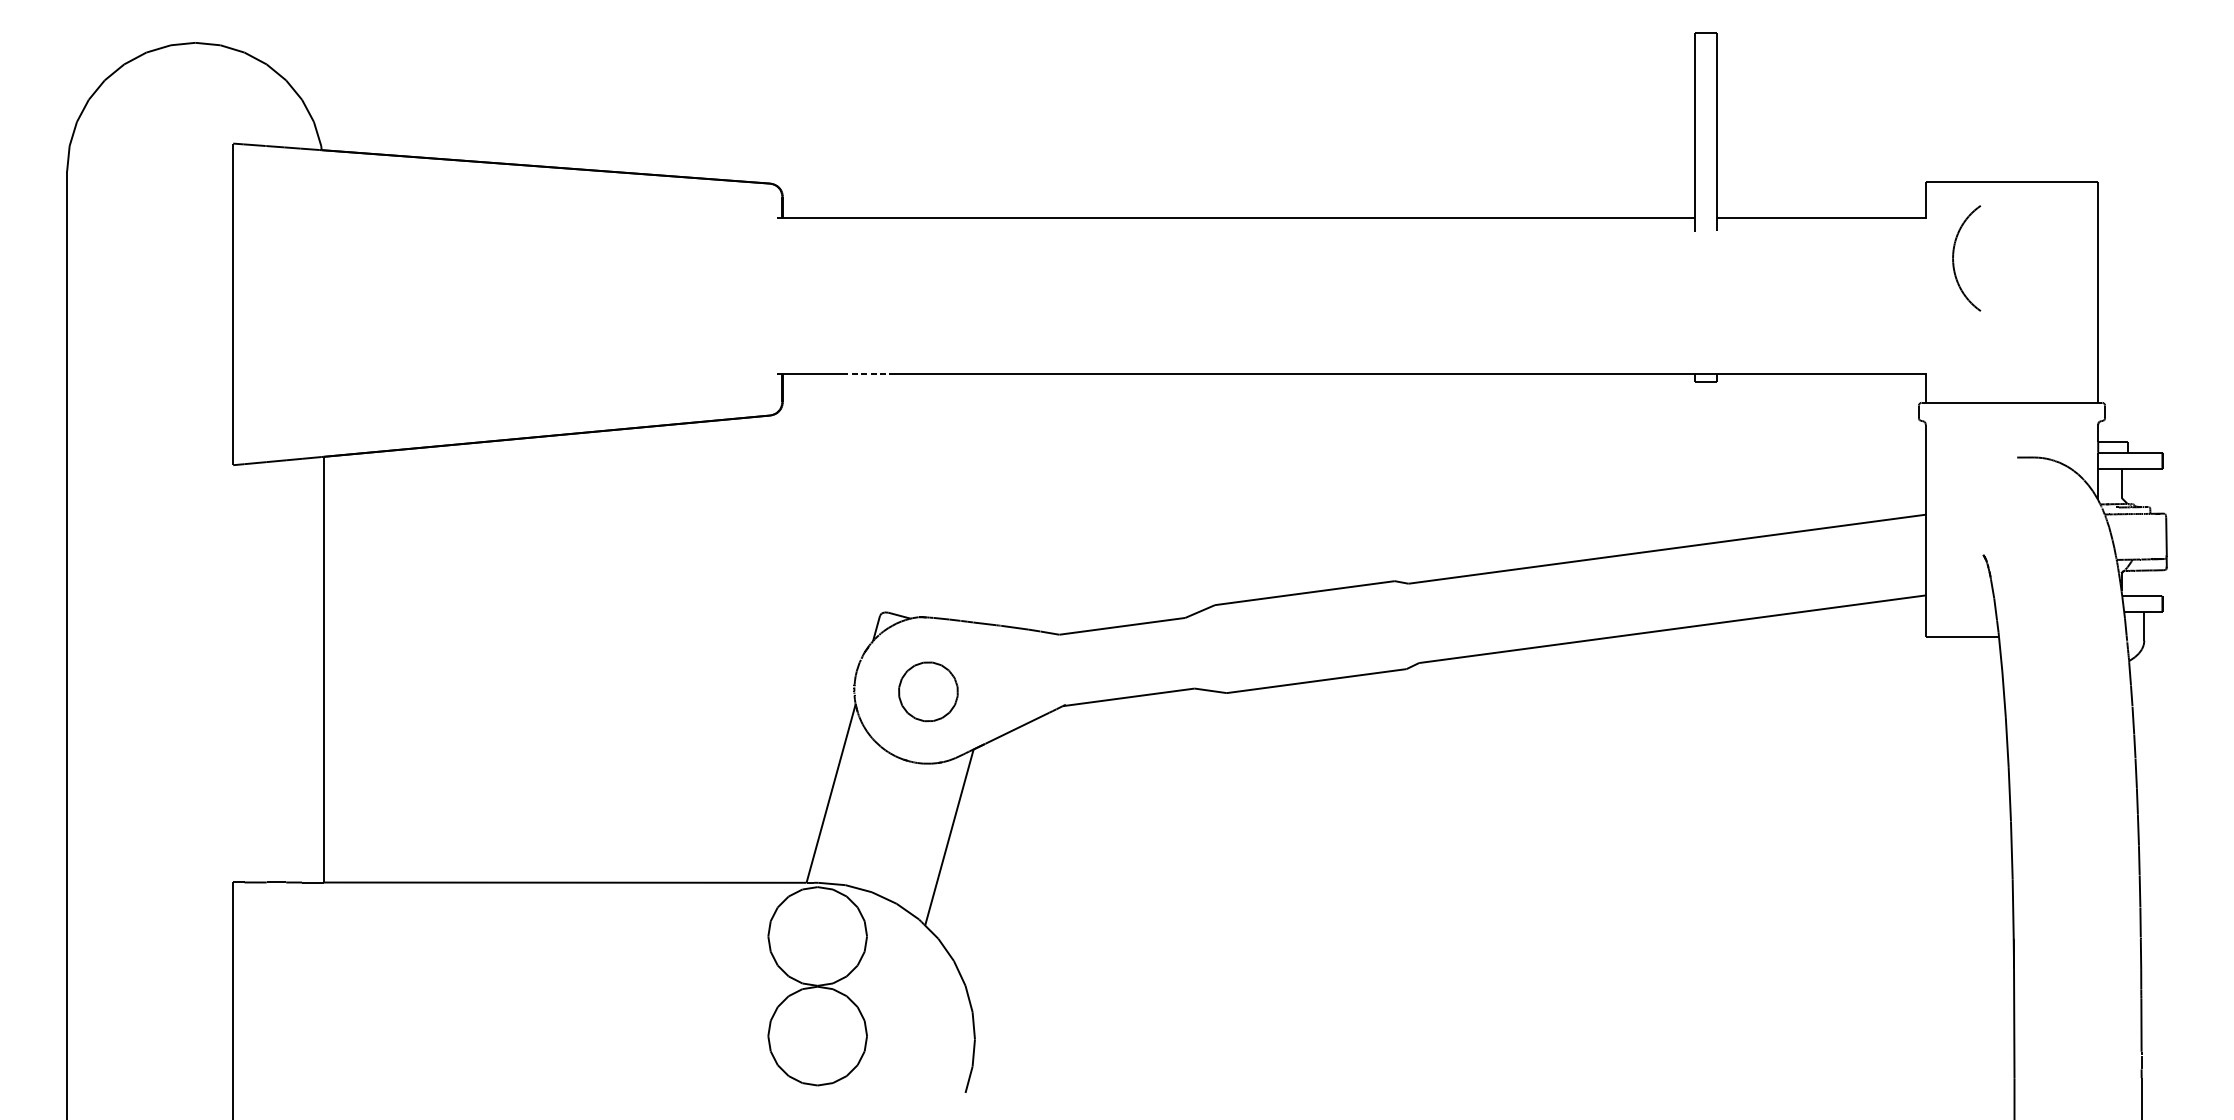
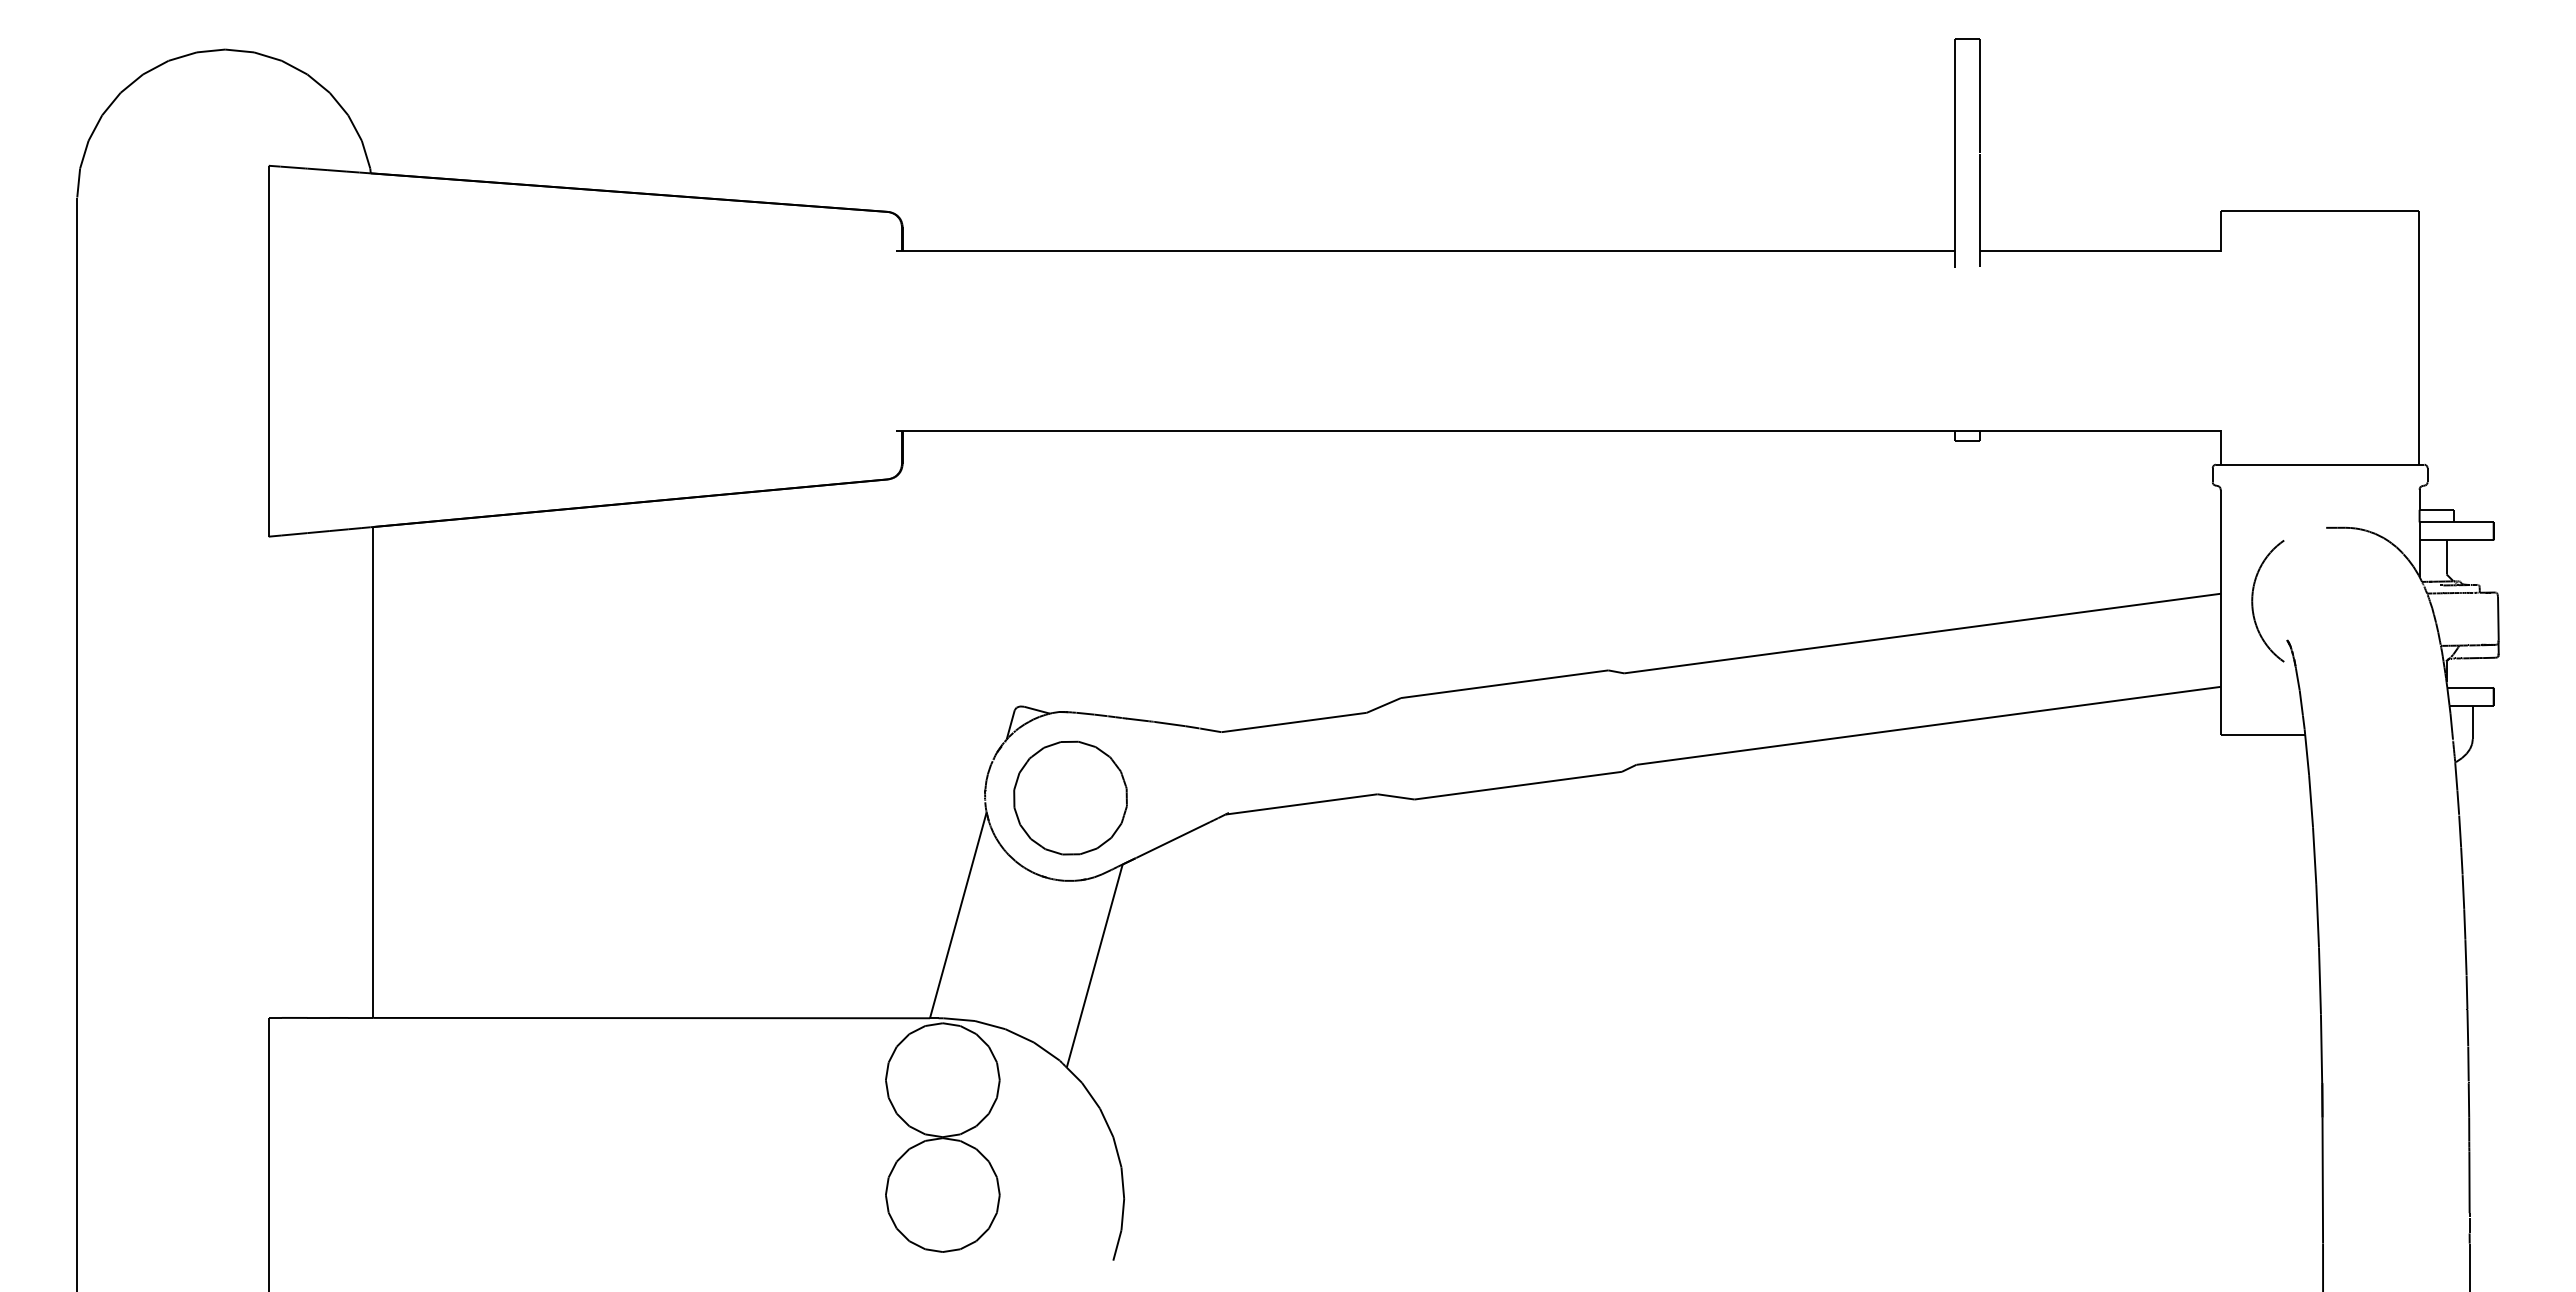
part: (1954, 258) -> (2253, 601), moved
line: (865, 374) -> (998, 431), dashed -> solid
part: (928, 691) -> (1070, 797), size x1.67

